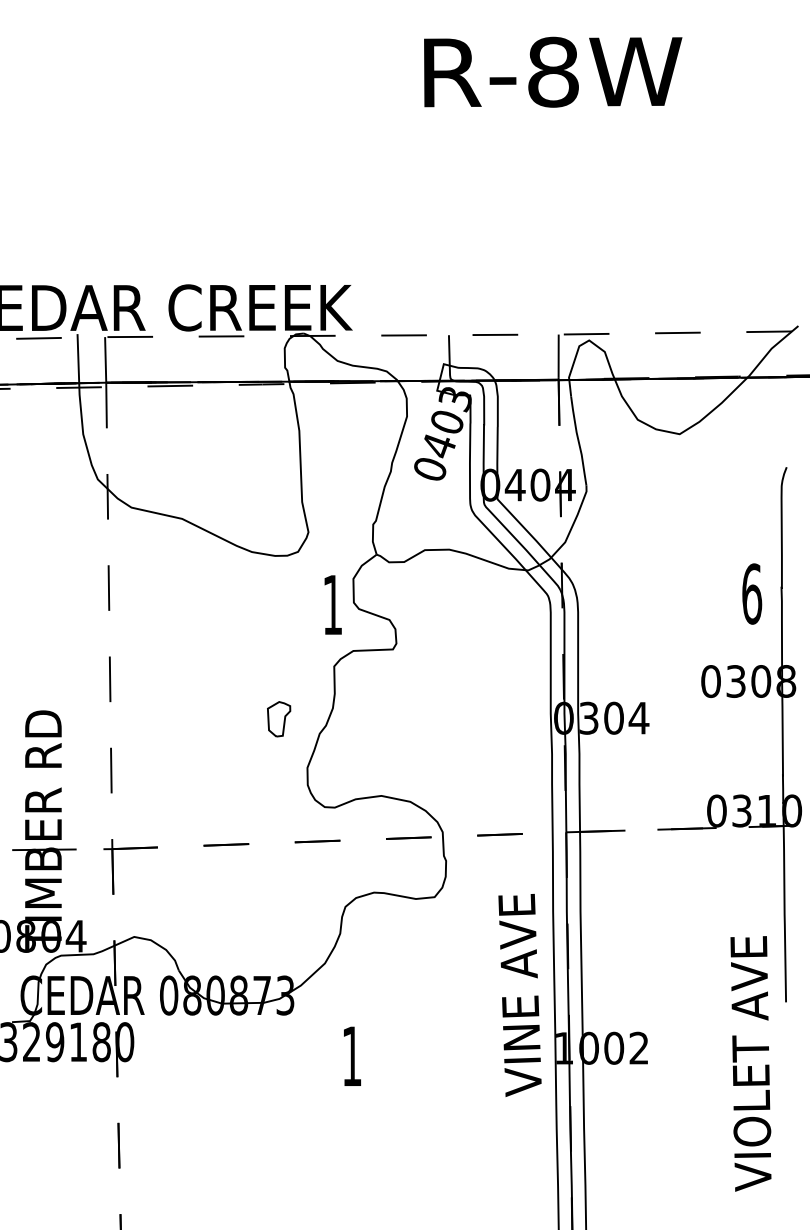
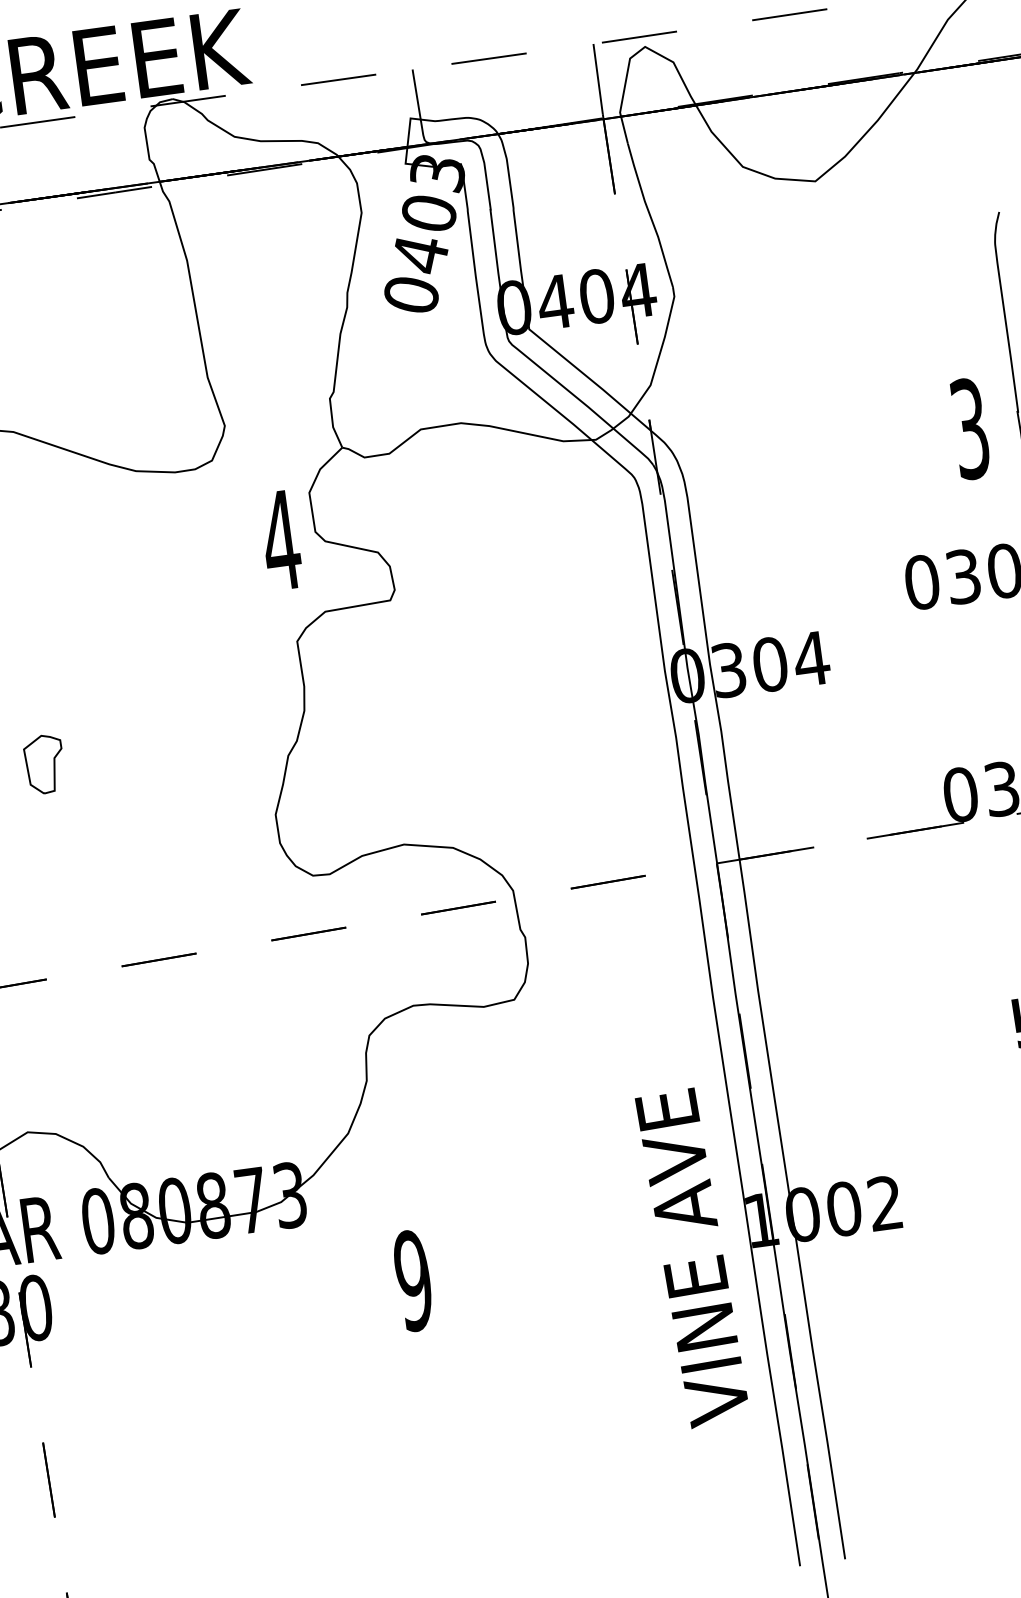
text: (752, 593) -> (970, 427), 6 -> 3
text: (332, 604) -> (280, 539), 1 -> 4
part: (279, 719) -> (45, 764), moved
text: (519, 995) -> (691, 1258), moved
text: (351, 1056) -> (412, 1281), 1 -> 9

